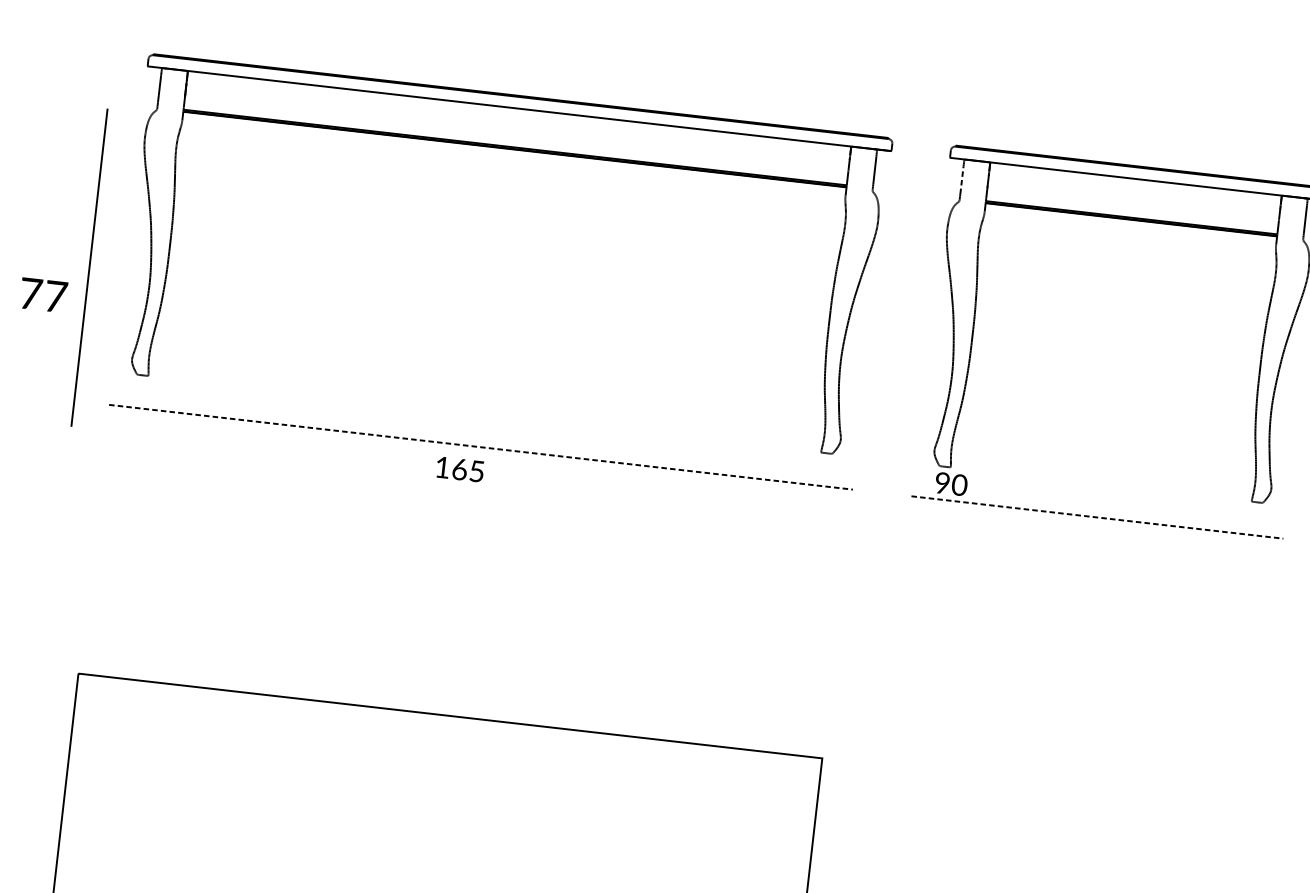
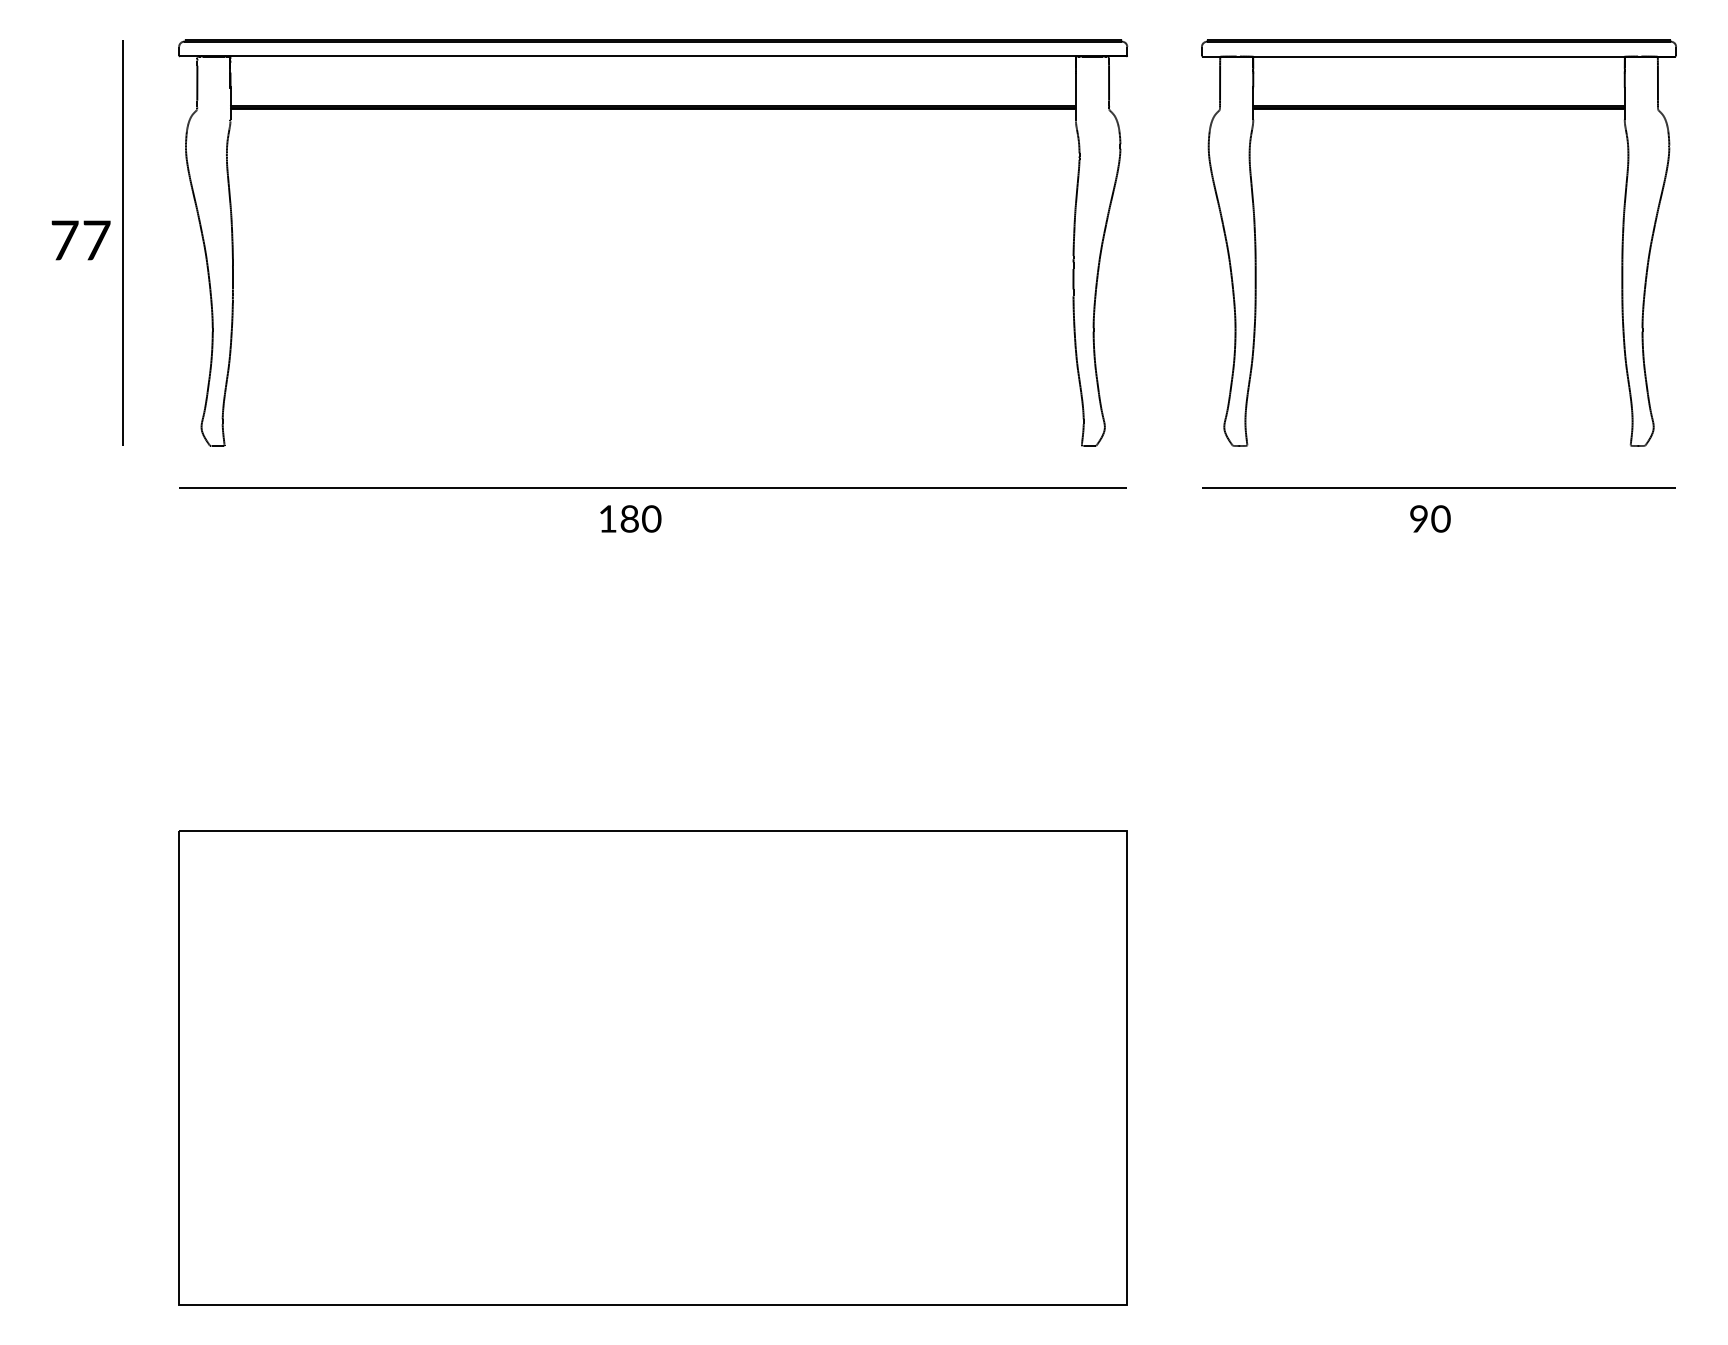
line: (962, 180) -> (1220, 83), dashed -> solid
line: (89, 267) -> (122, 242), moved
text: (43, 295) -> (80, 240), moved
line: (481, 446) -> (653, 487), dashed -> solid
text: (468, 470) -> (640, 518), 165 -> 180
text: (951, 483) -> (1430, 518), moved
line: (1097, 517) -> (1439, 487), dashed -> solid

